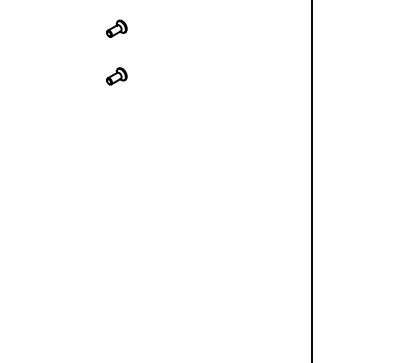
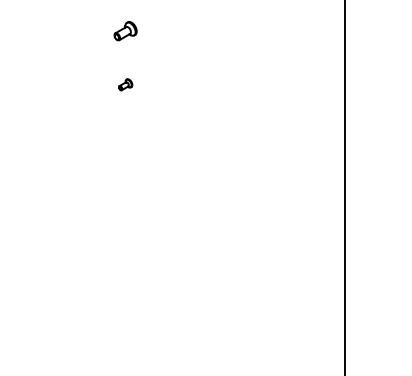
part: (116, 76) -> (125, 84), size x0.6

